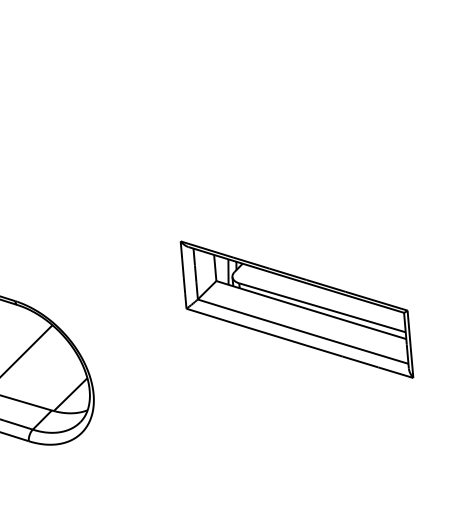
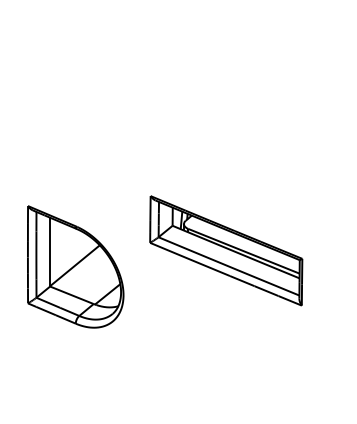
part: (297, 309) -> (226, 250), moved

